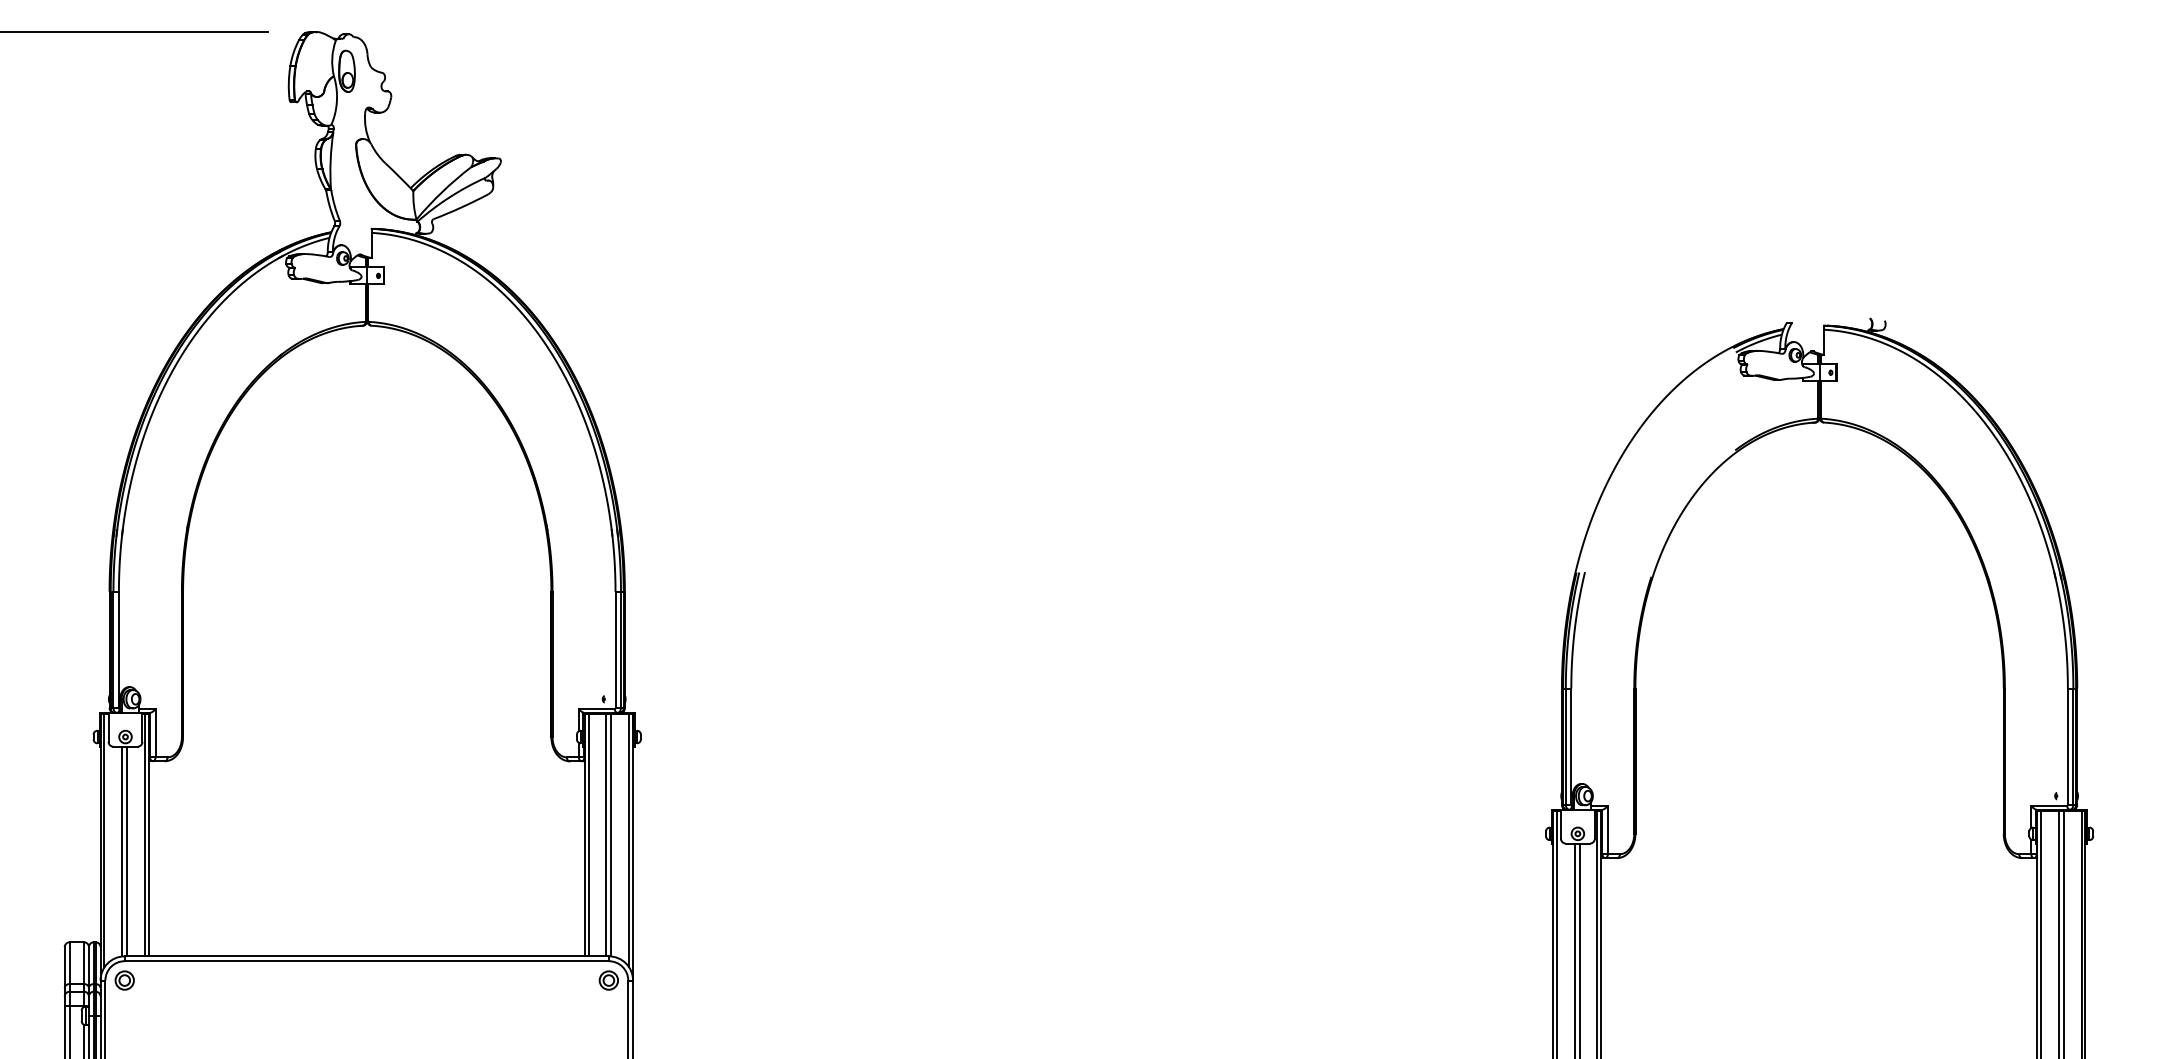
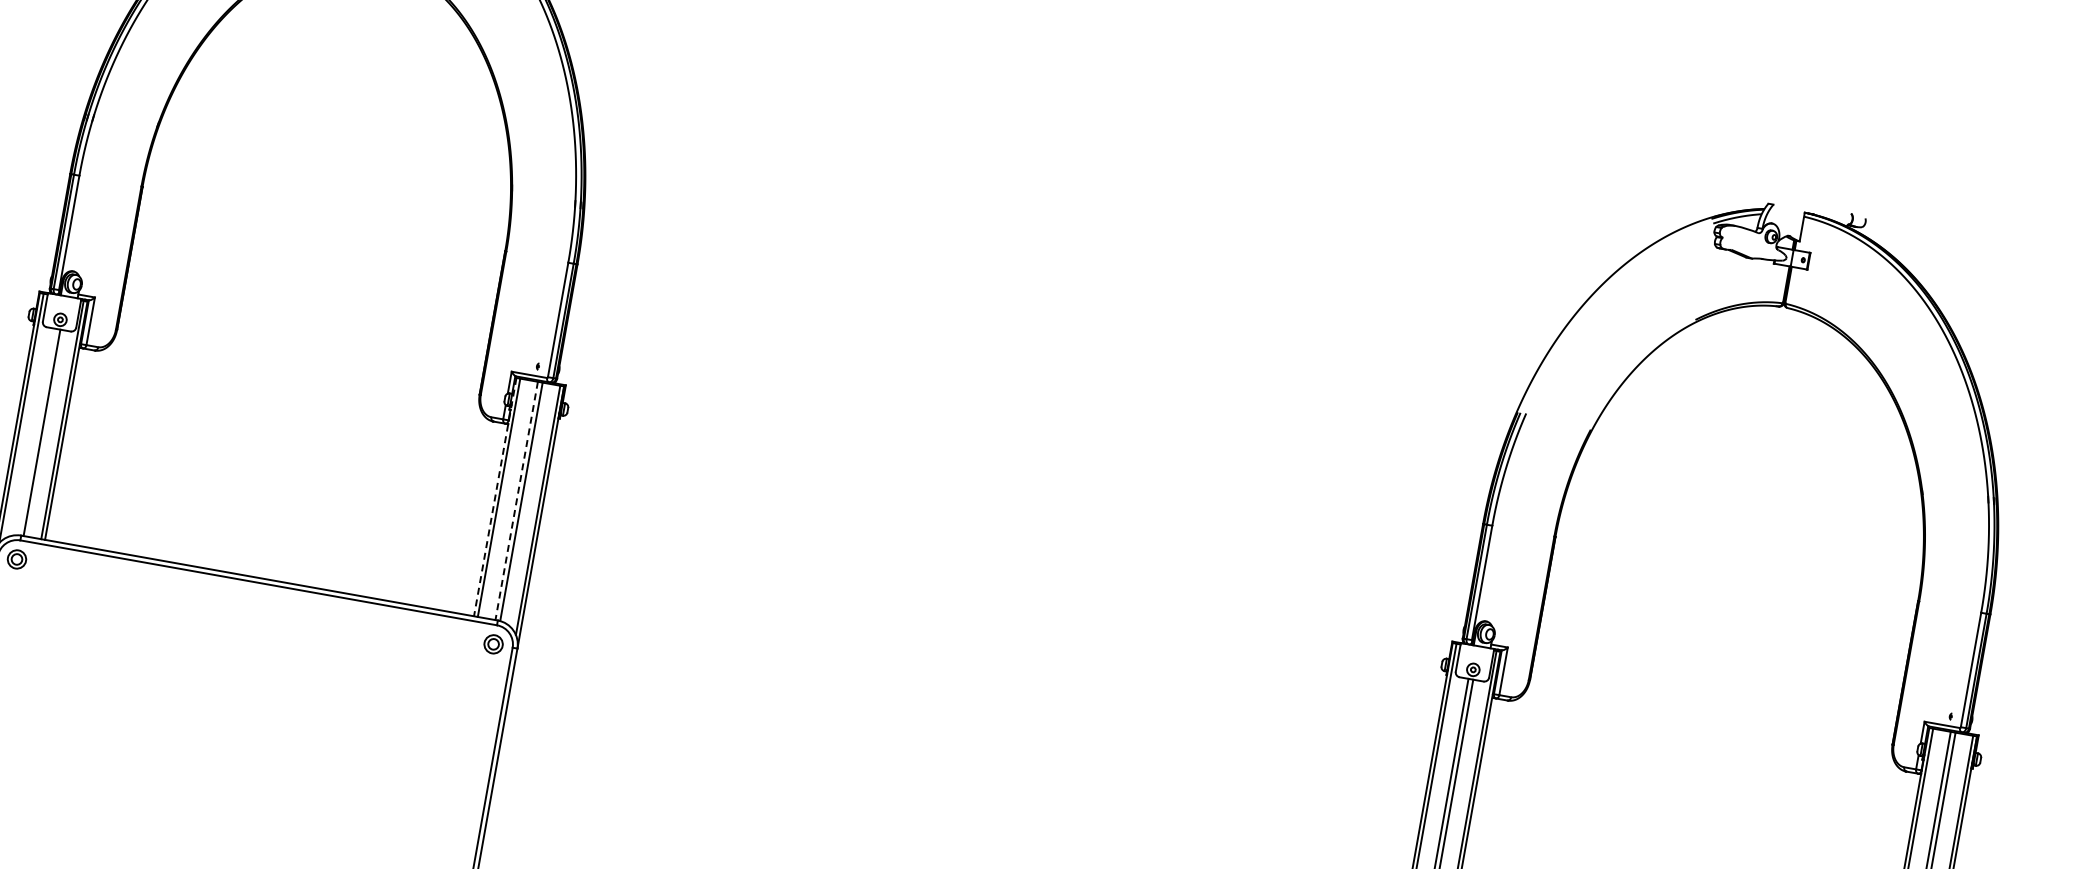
line: (584, 835) -> (495, 497), solid -> dashed
line: (606, 835) -> (516, 501), solid -> dashed
line: (122, 851) -> (37, 432), removed

